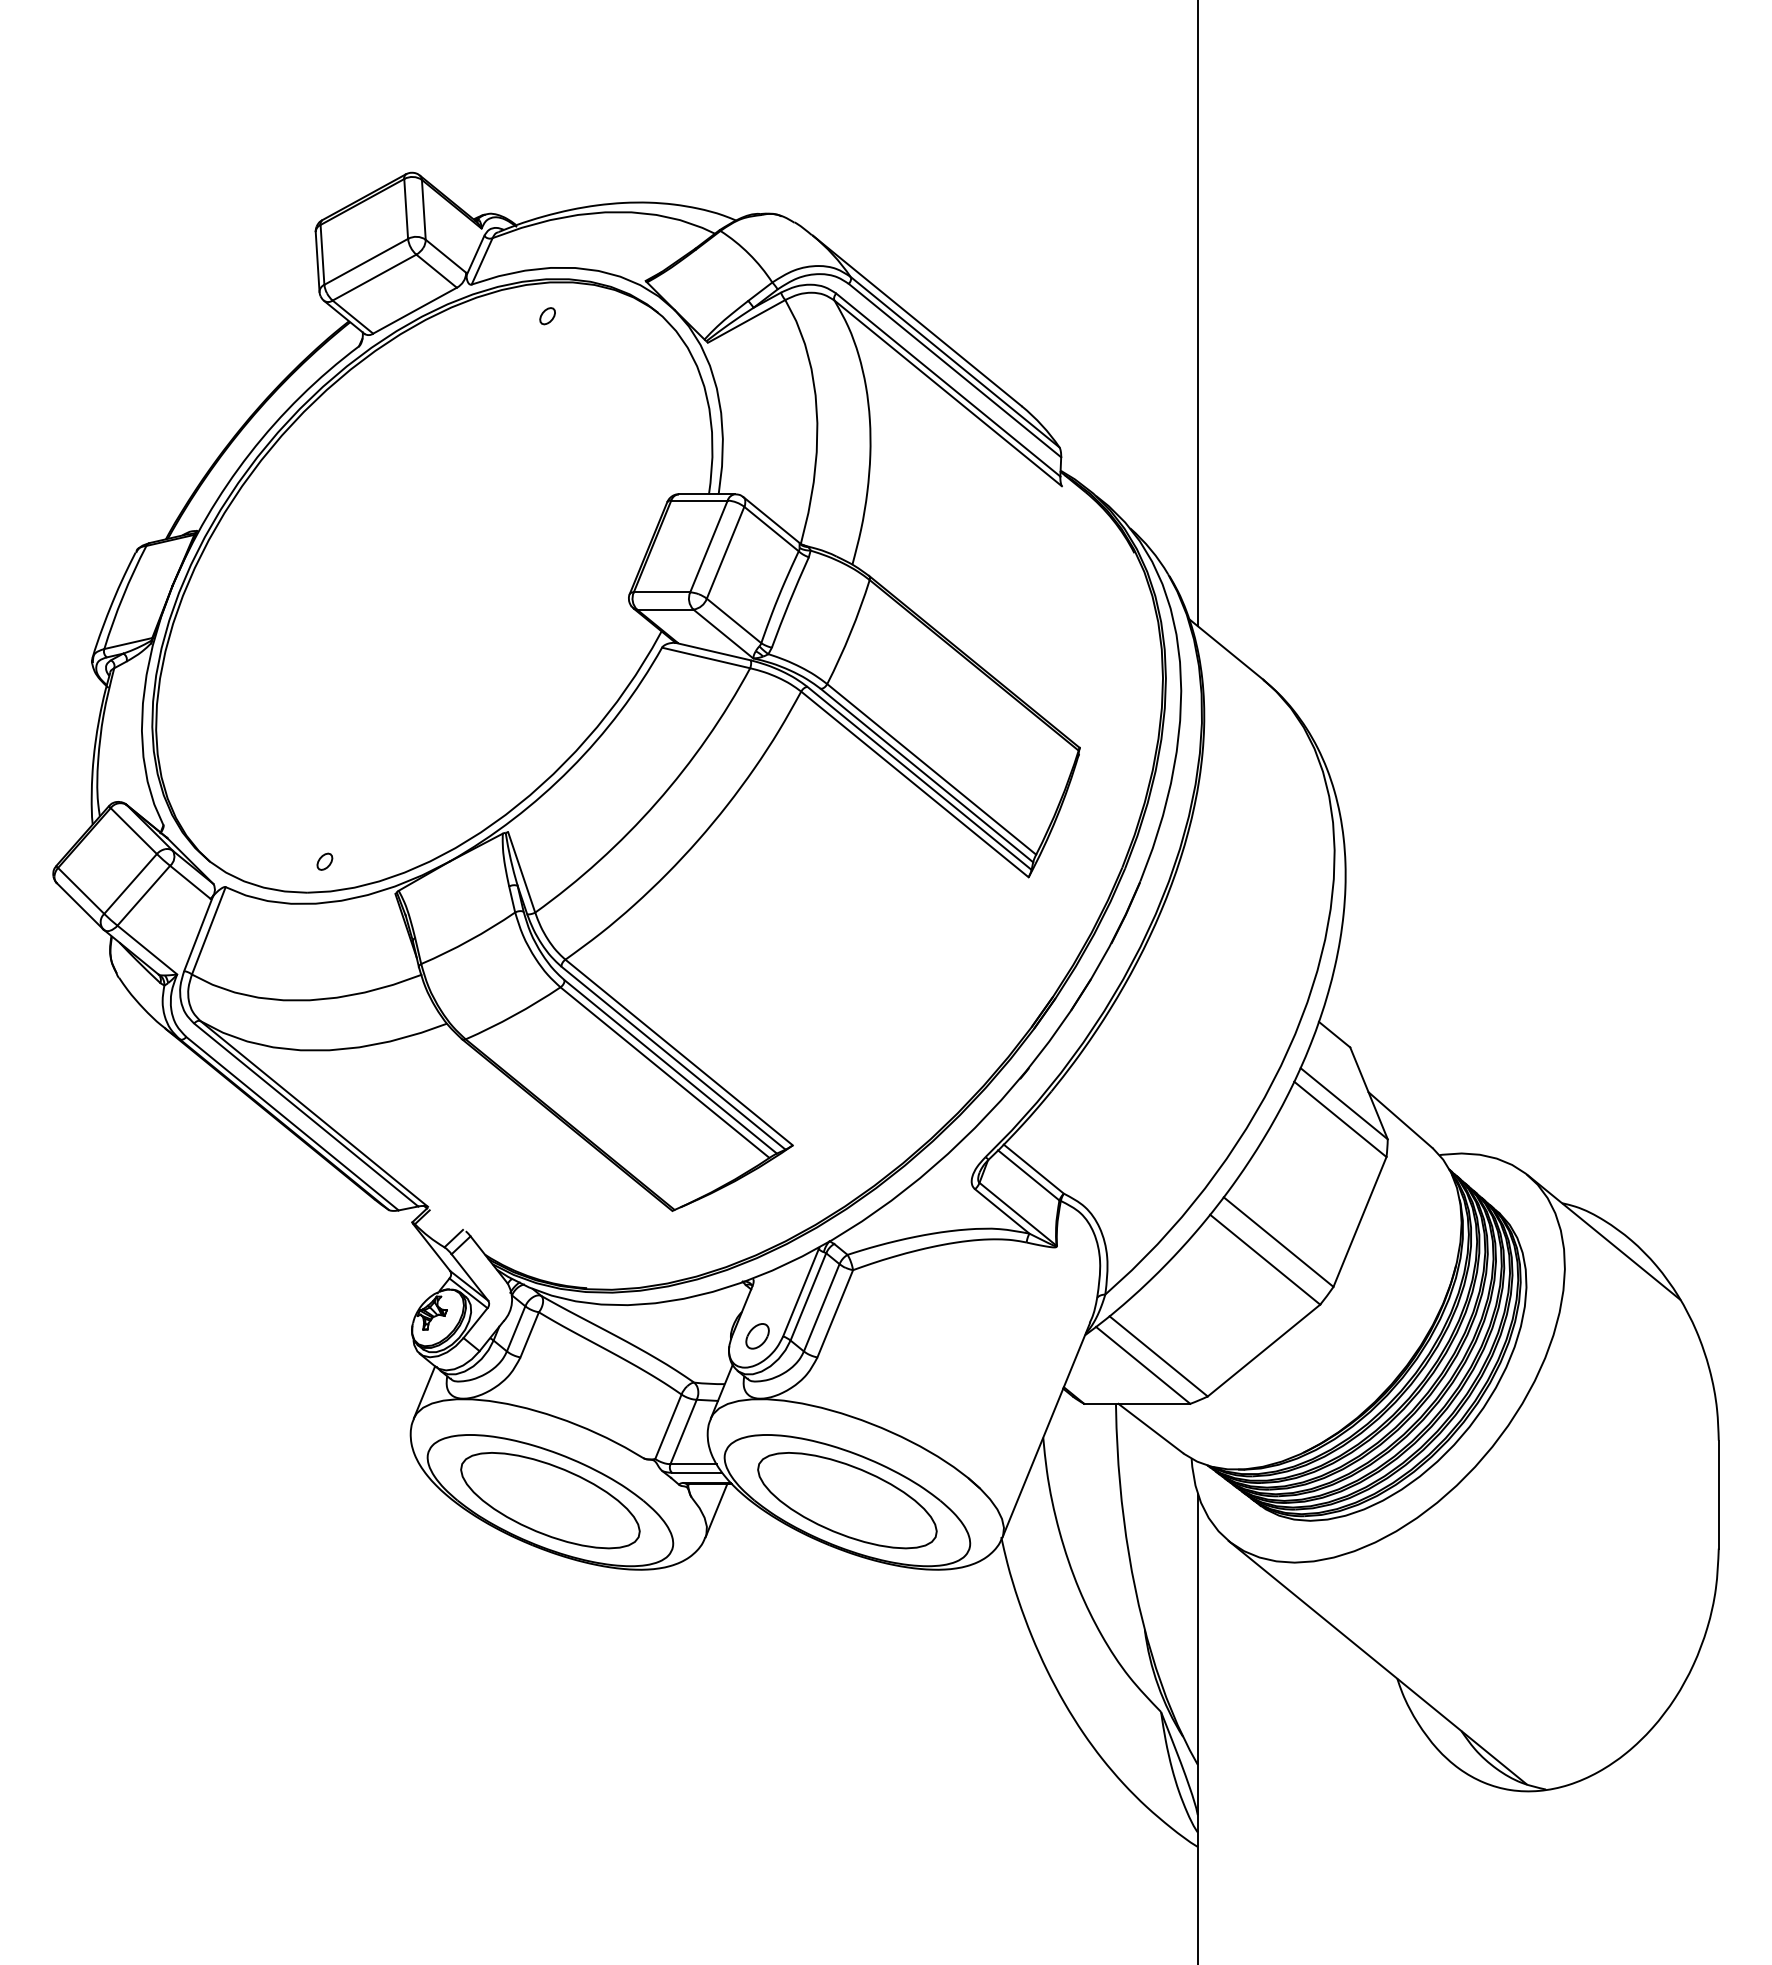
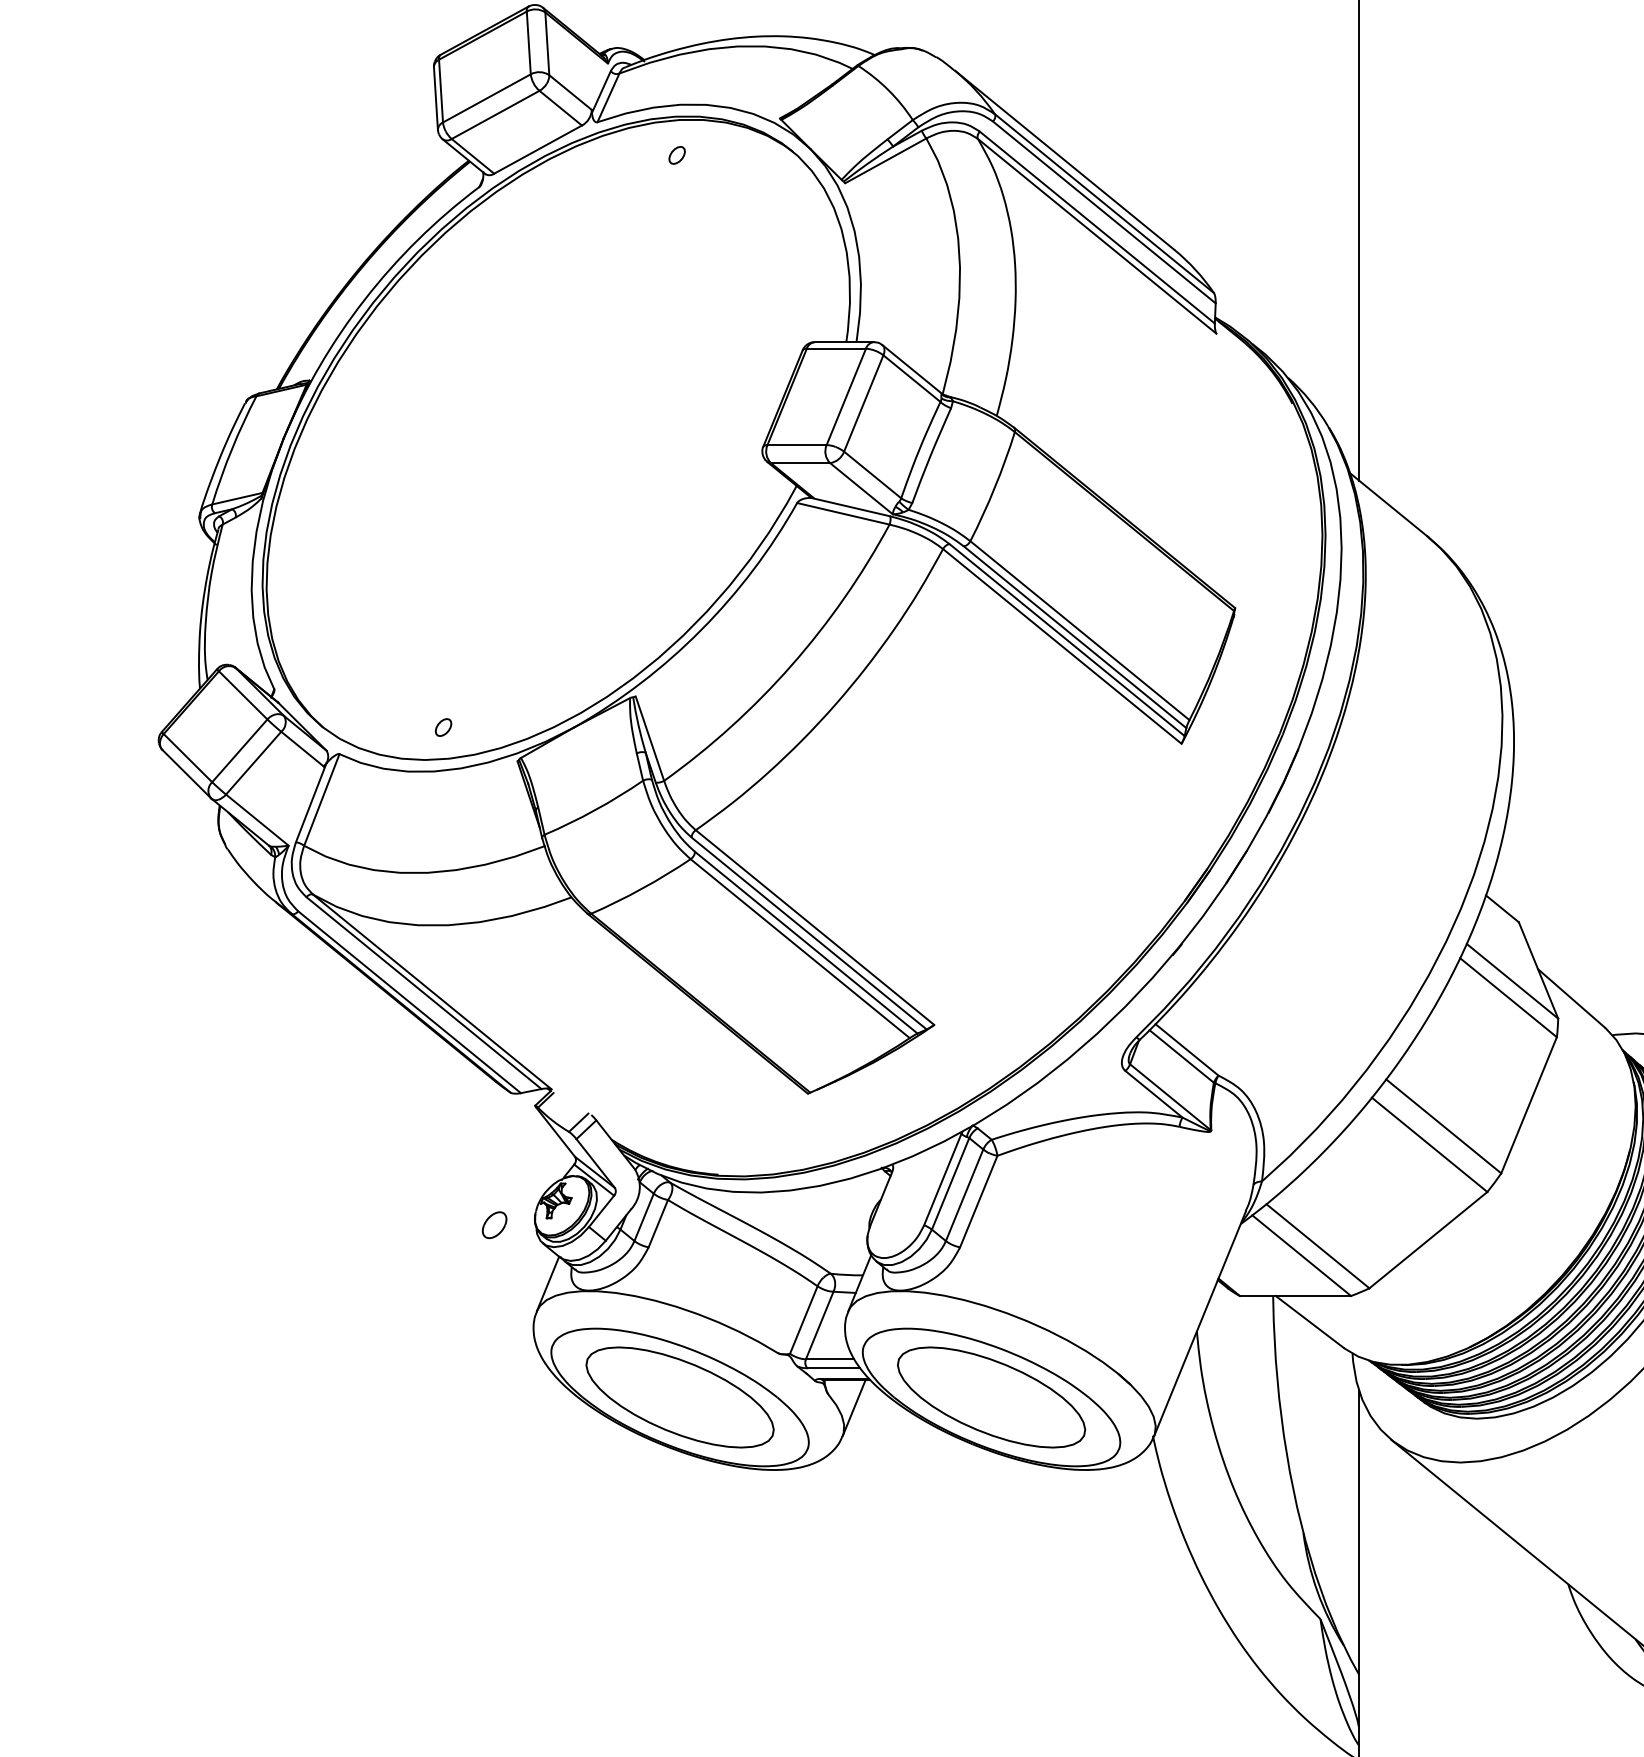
part: (757, 1336) -> (494, 1225), moved

